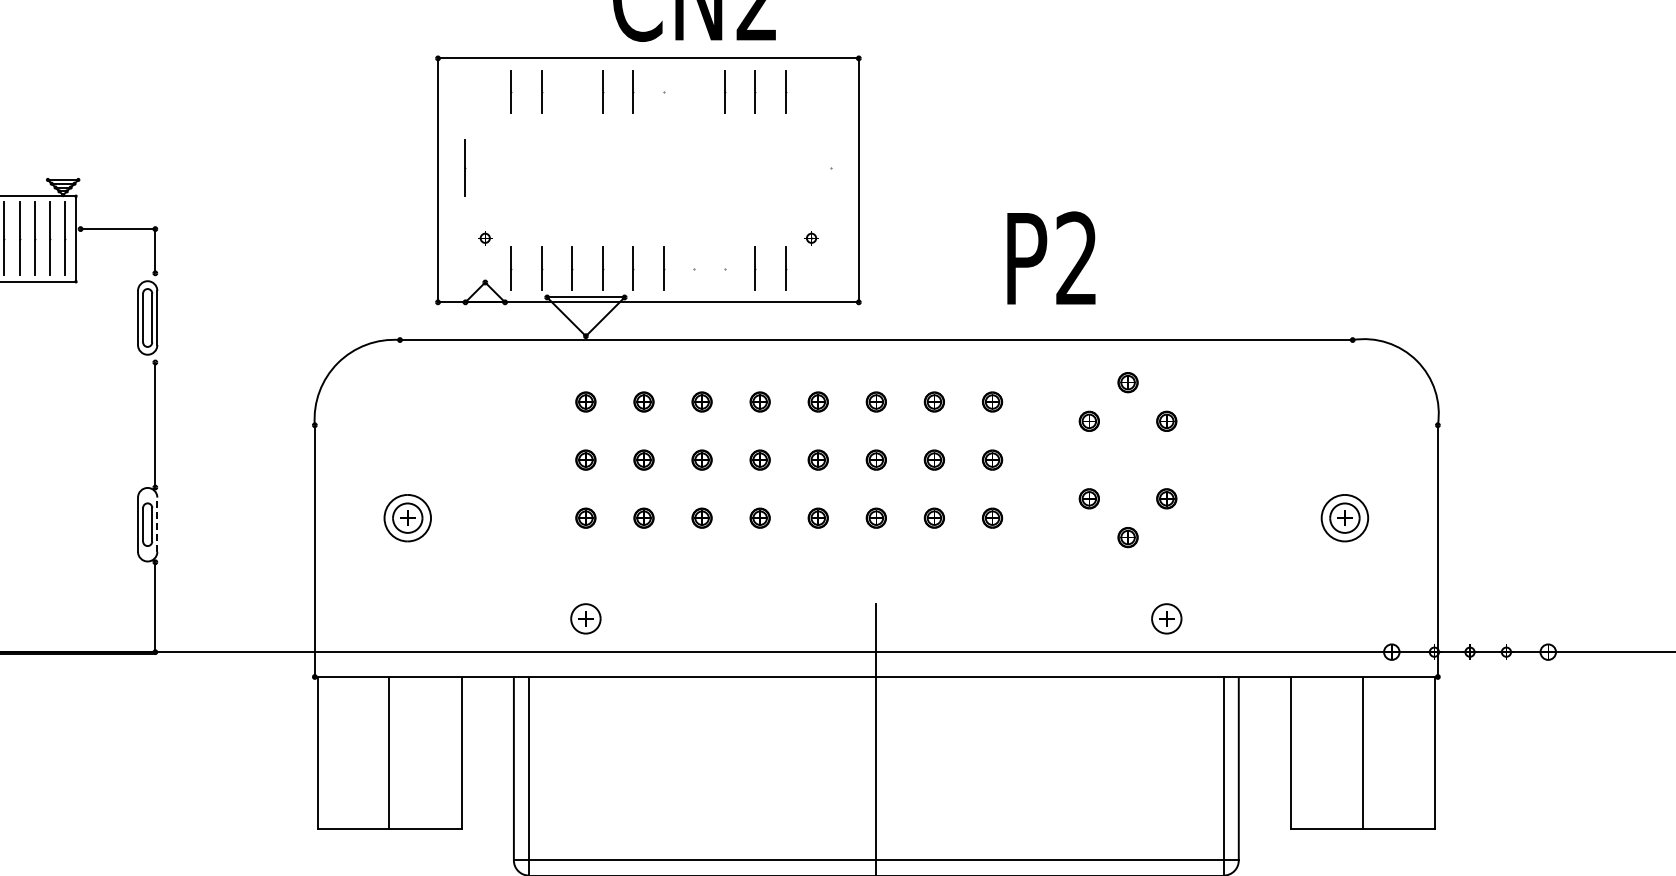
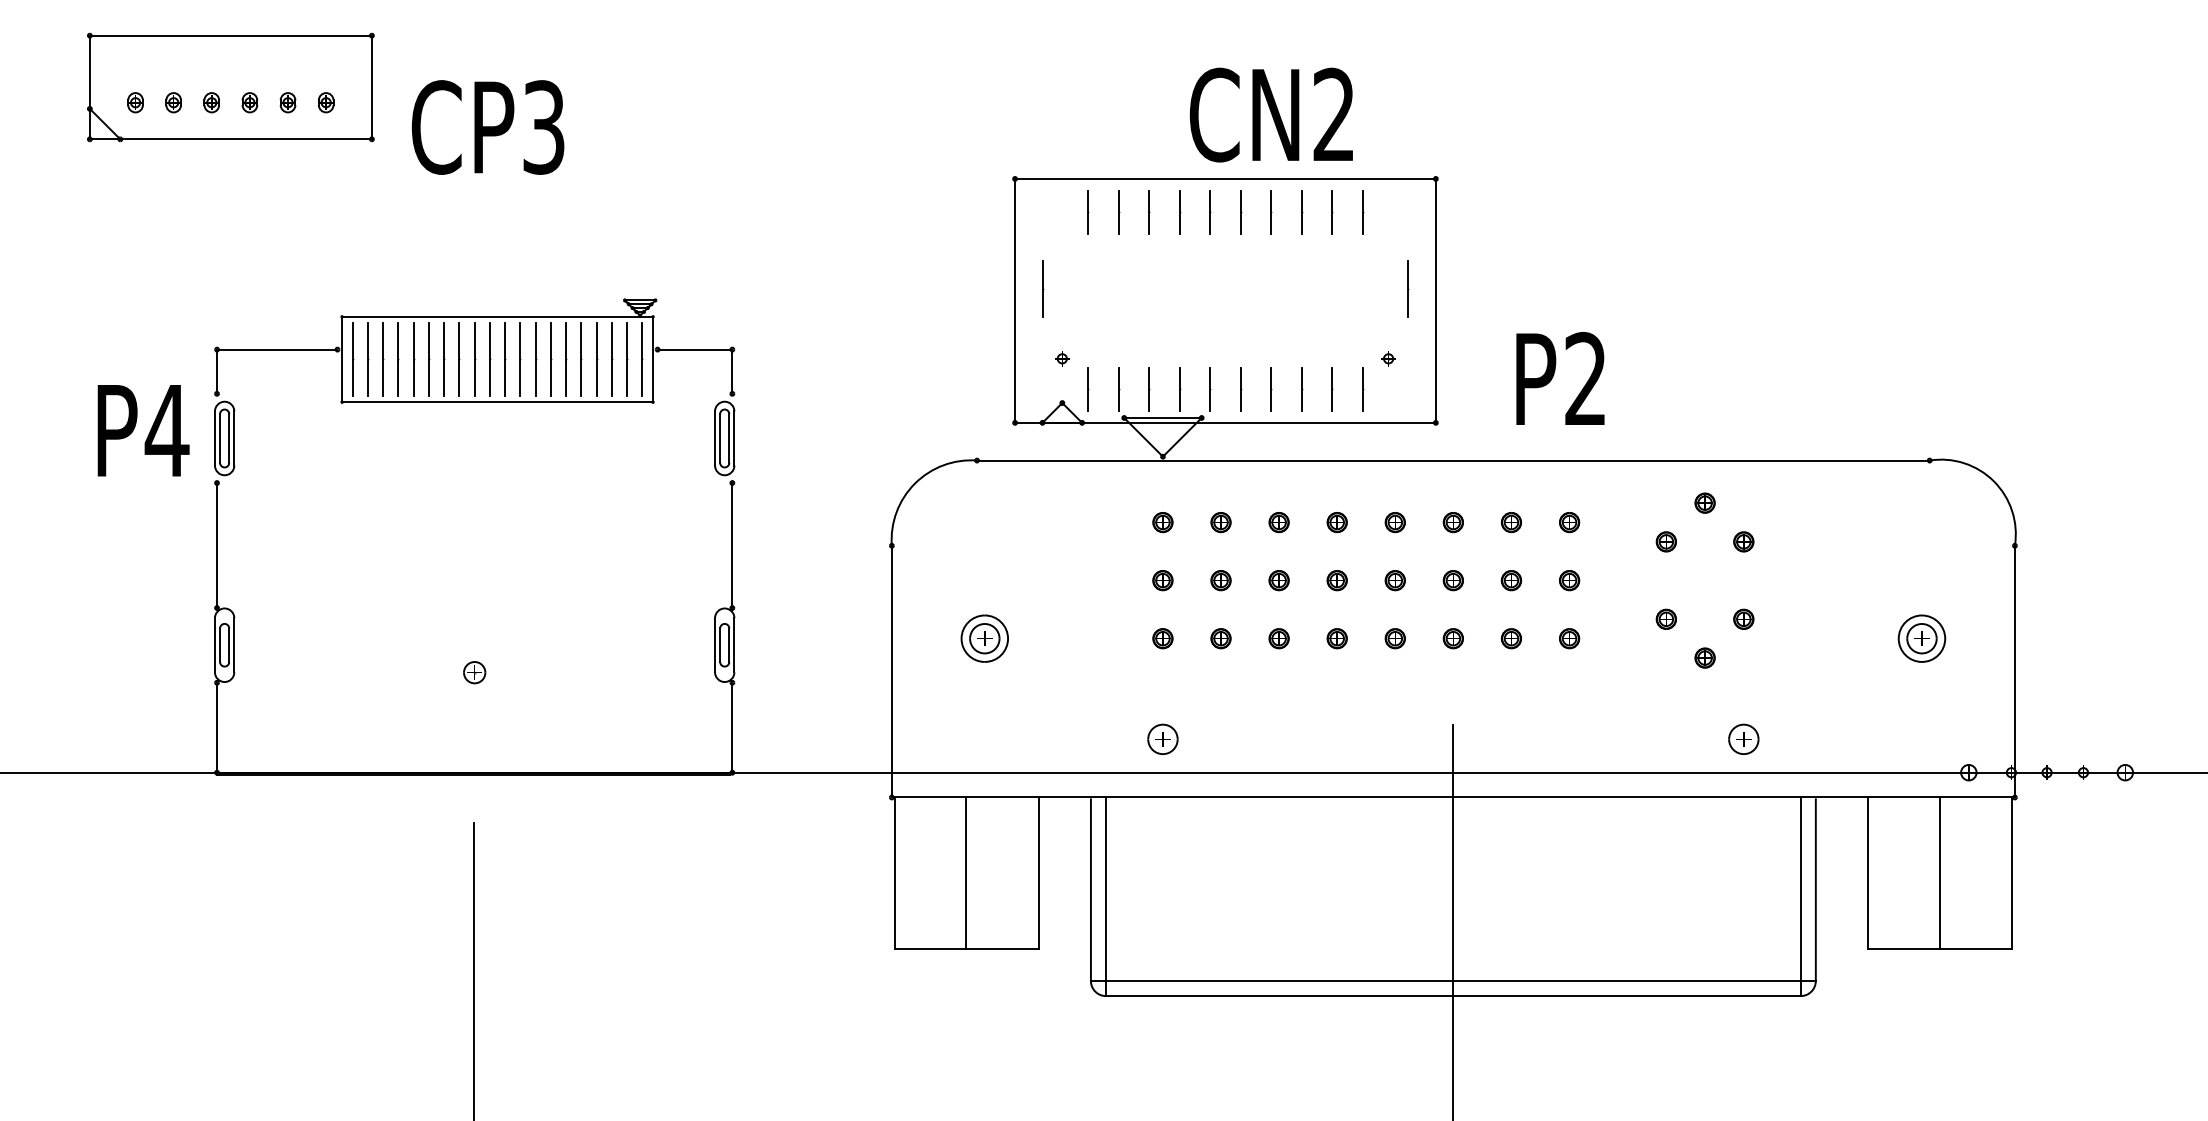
line: (572, 91) -> (1149, 212), added
line: (663, 91) -> (1240, 212), added
line: (694, 91) -> (1271, 212), added
line: (831, 167) -> (1408, 288), added
text: (1051, 256) -> (1560, 377), moved
line: (694, 268) -> (1271, 389), added
line: (724, 268) -> (1301, 389), added
line: (157, 523) -> (734, 644), dashed -> solid

